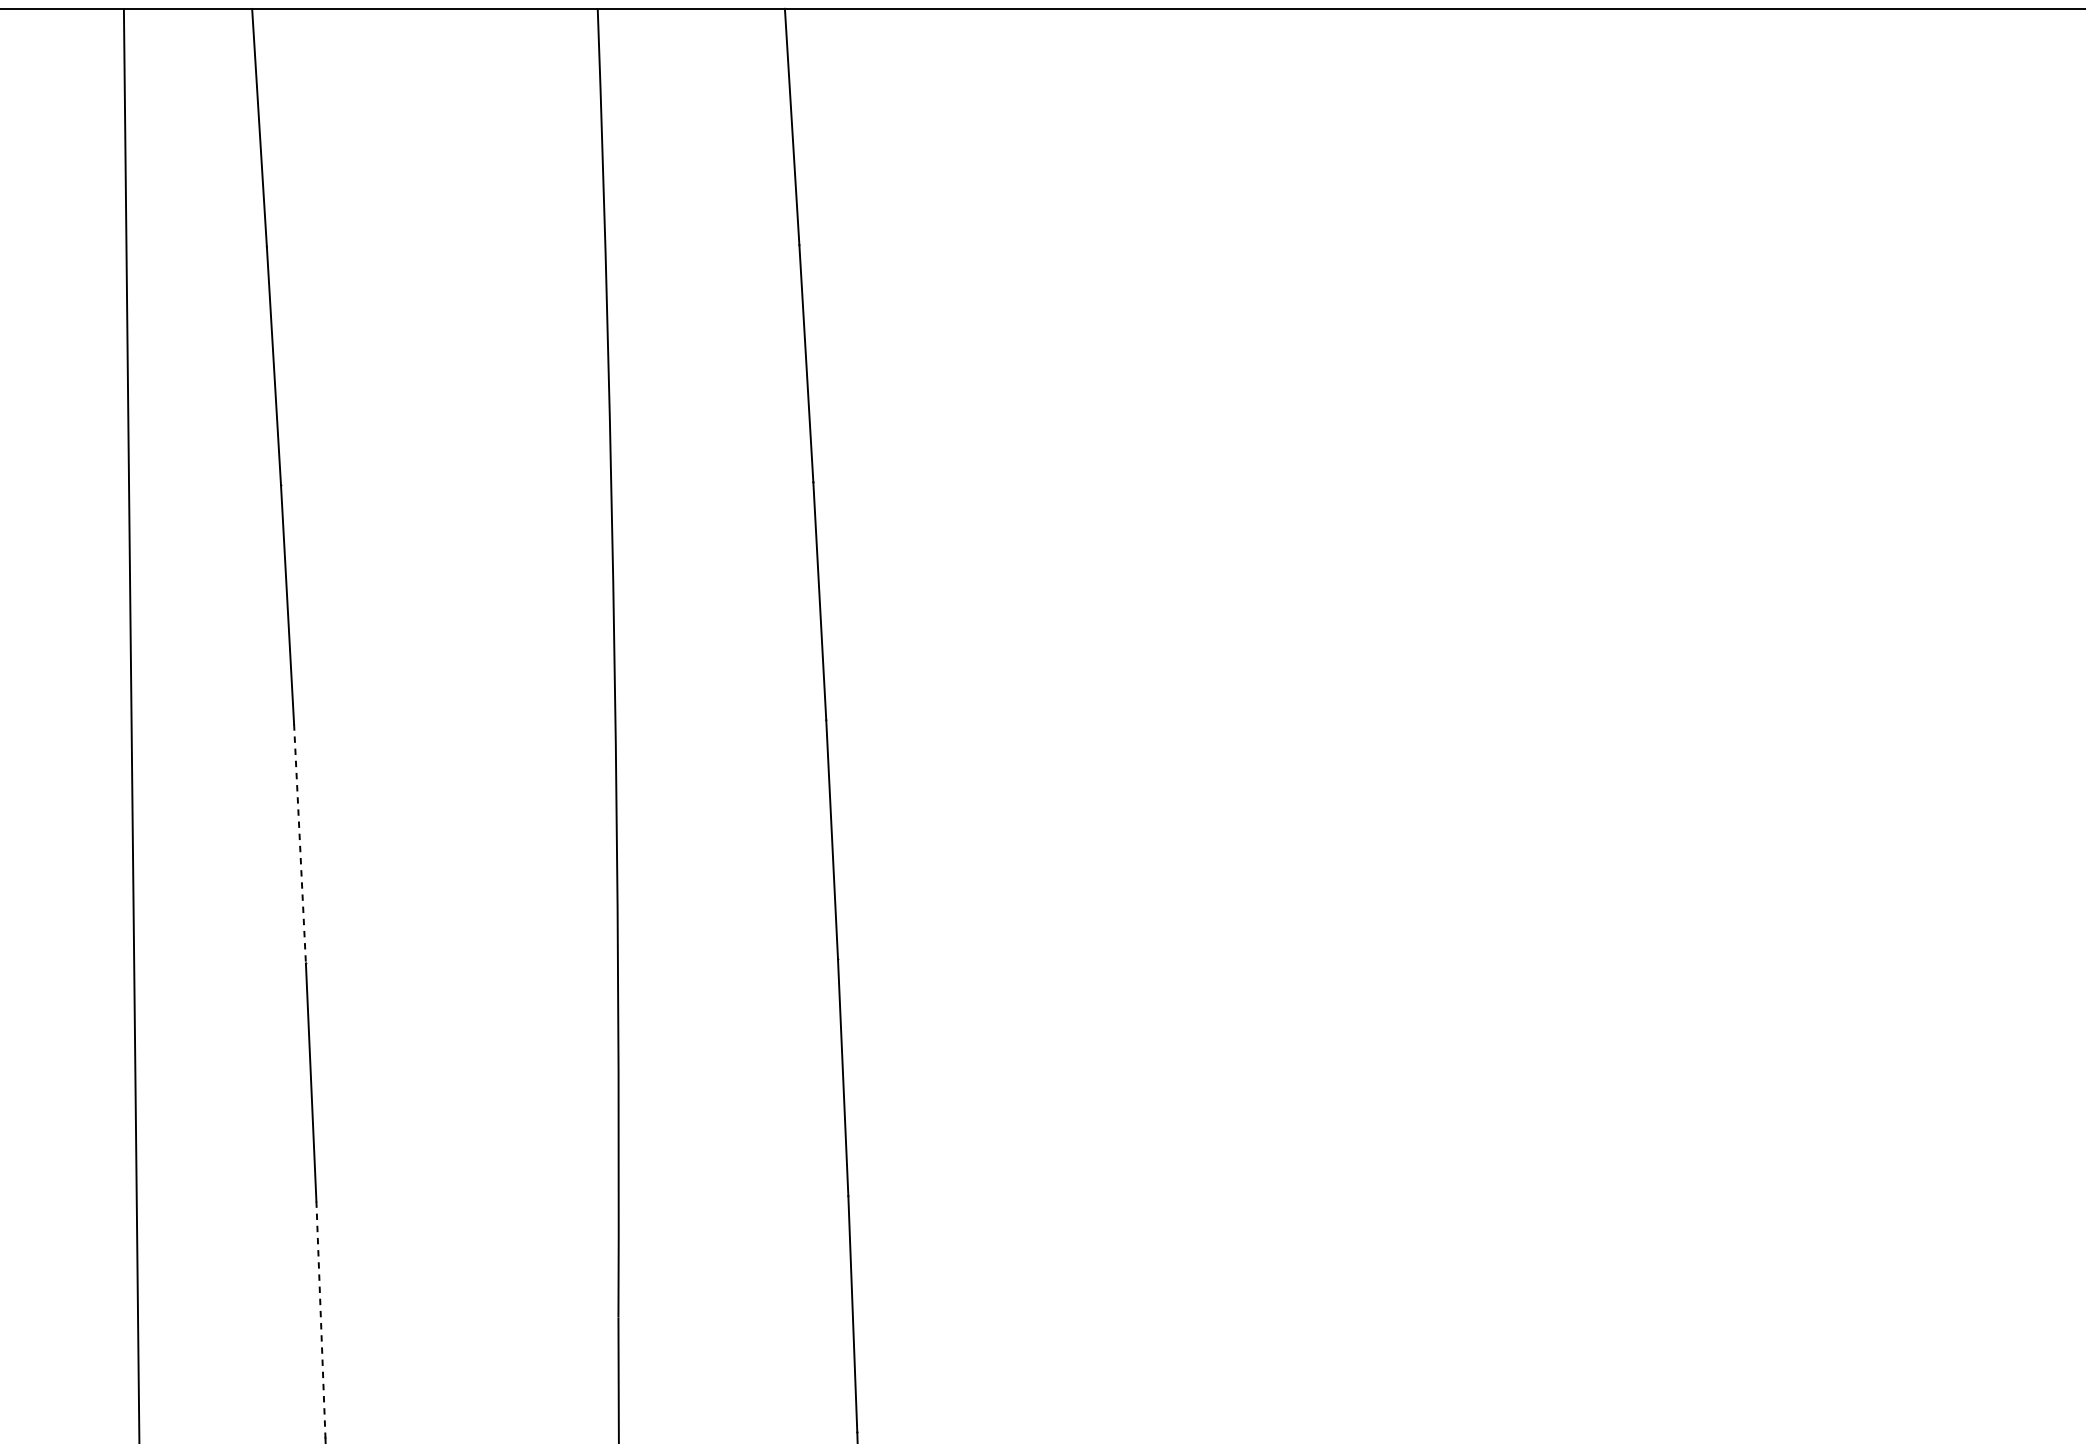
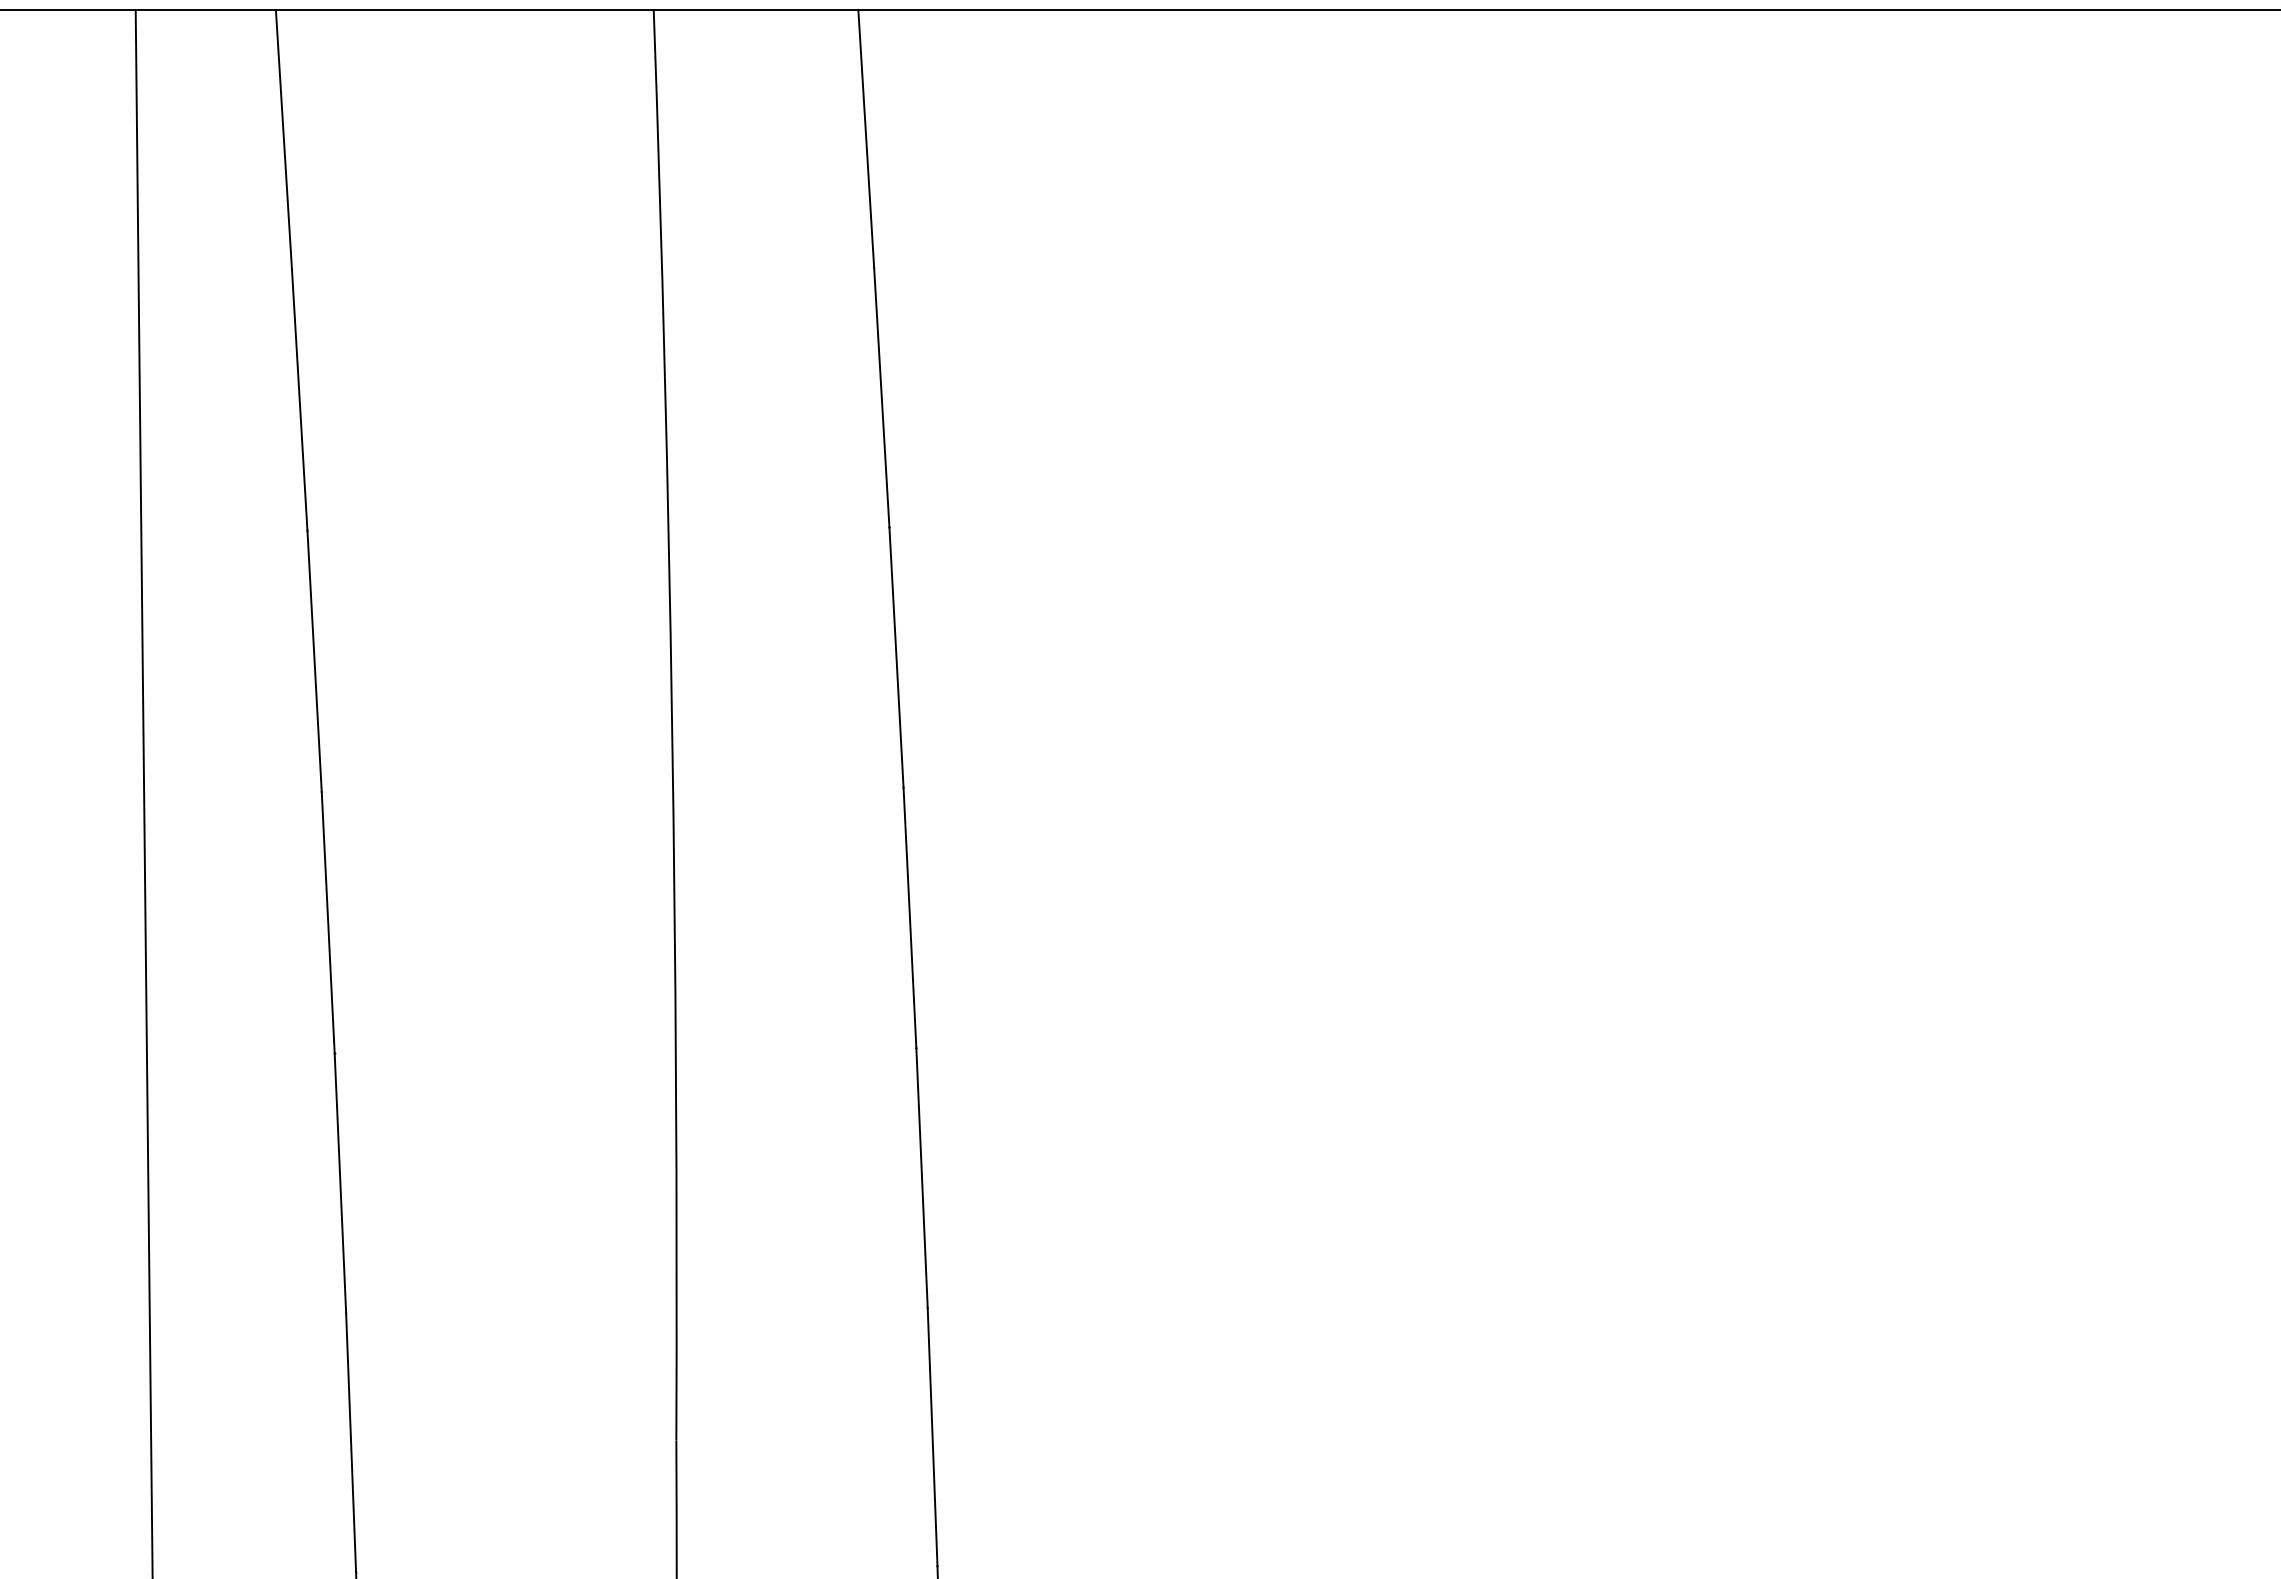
line: (300, 843) -> (328, 922), dashed -> solid
line: (321, 1320) -> (351, 1443), dashed -> solid

